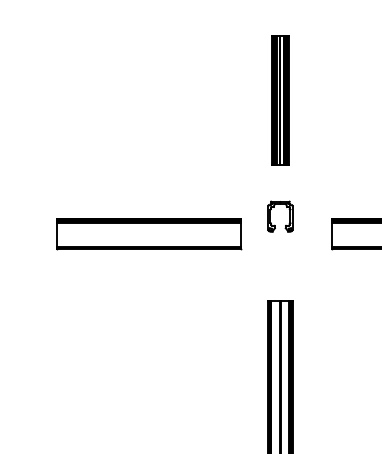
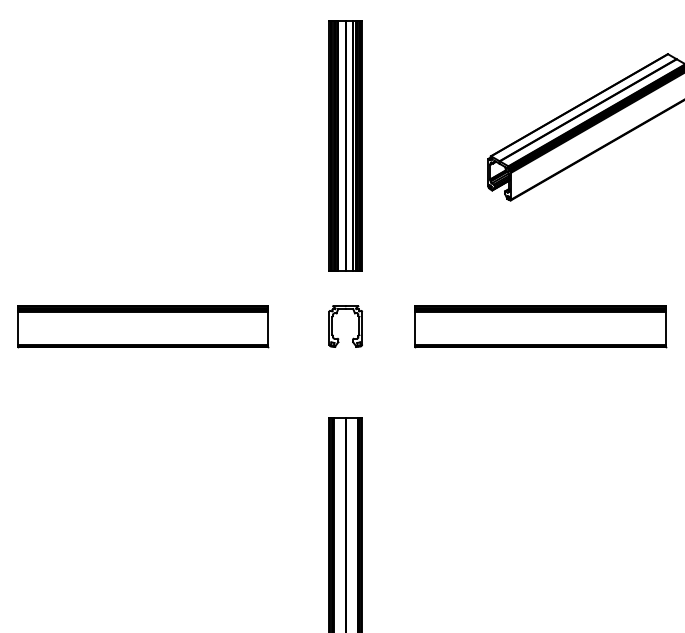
part: (280, 100) -> (345, 145), size x1.43
part: (270, 216) -> (332, 326), moved
part: (149, 233) -> (143, 326), moved

